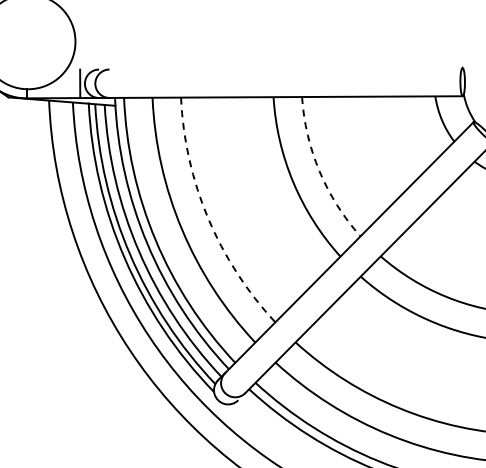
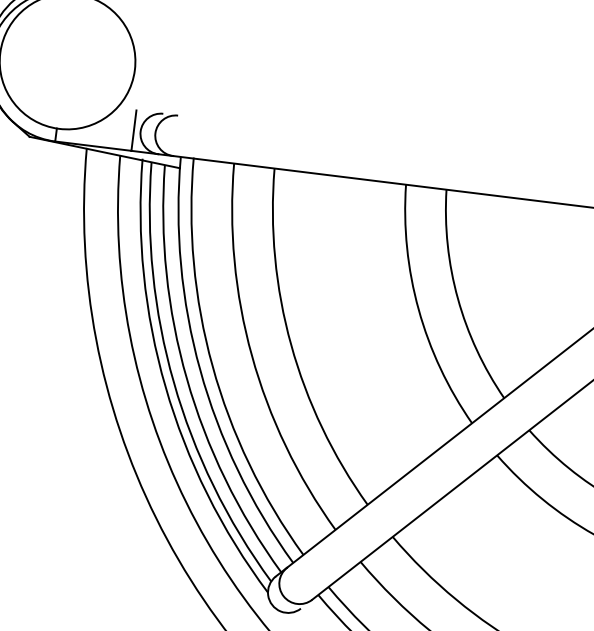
arc: (319, 171) -> (457, 298), dashed -> solid
arc: (208, 218) -> (291, 345), dashed -> solid

